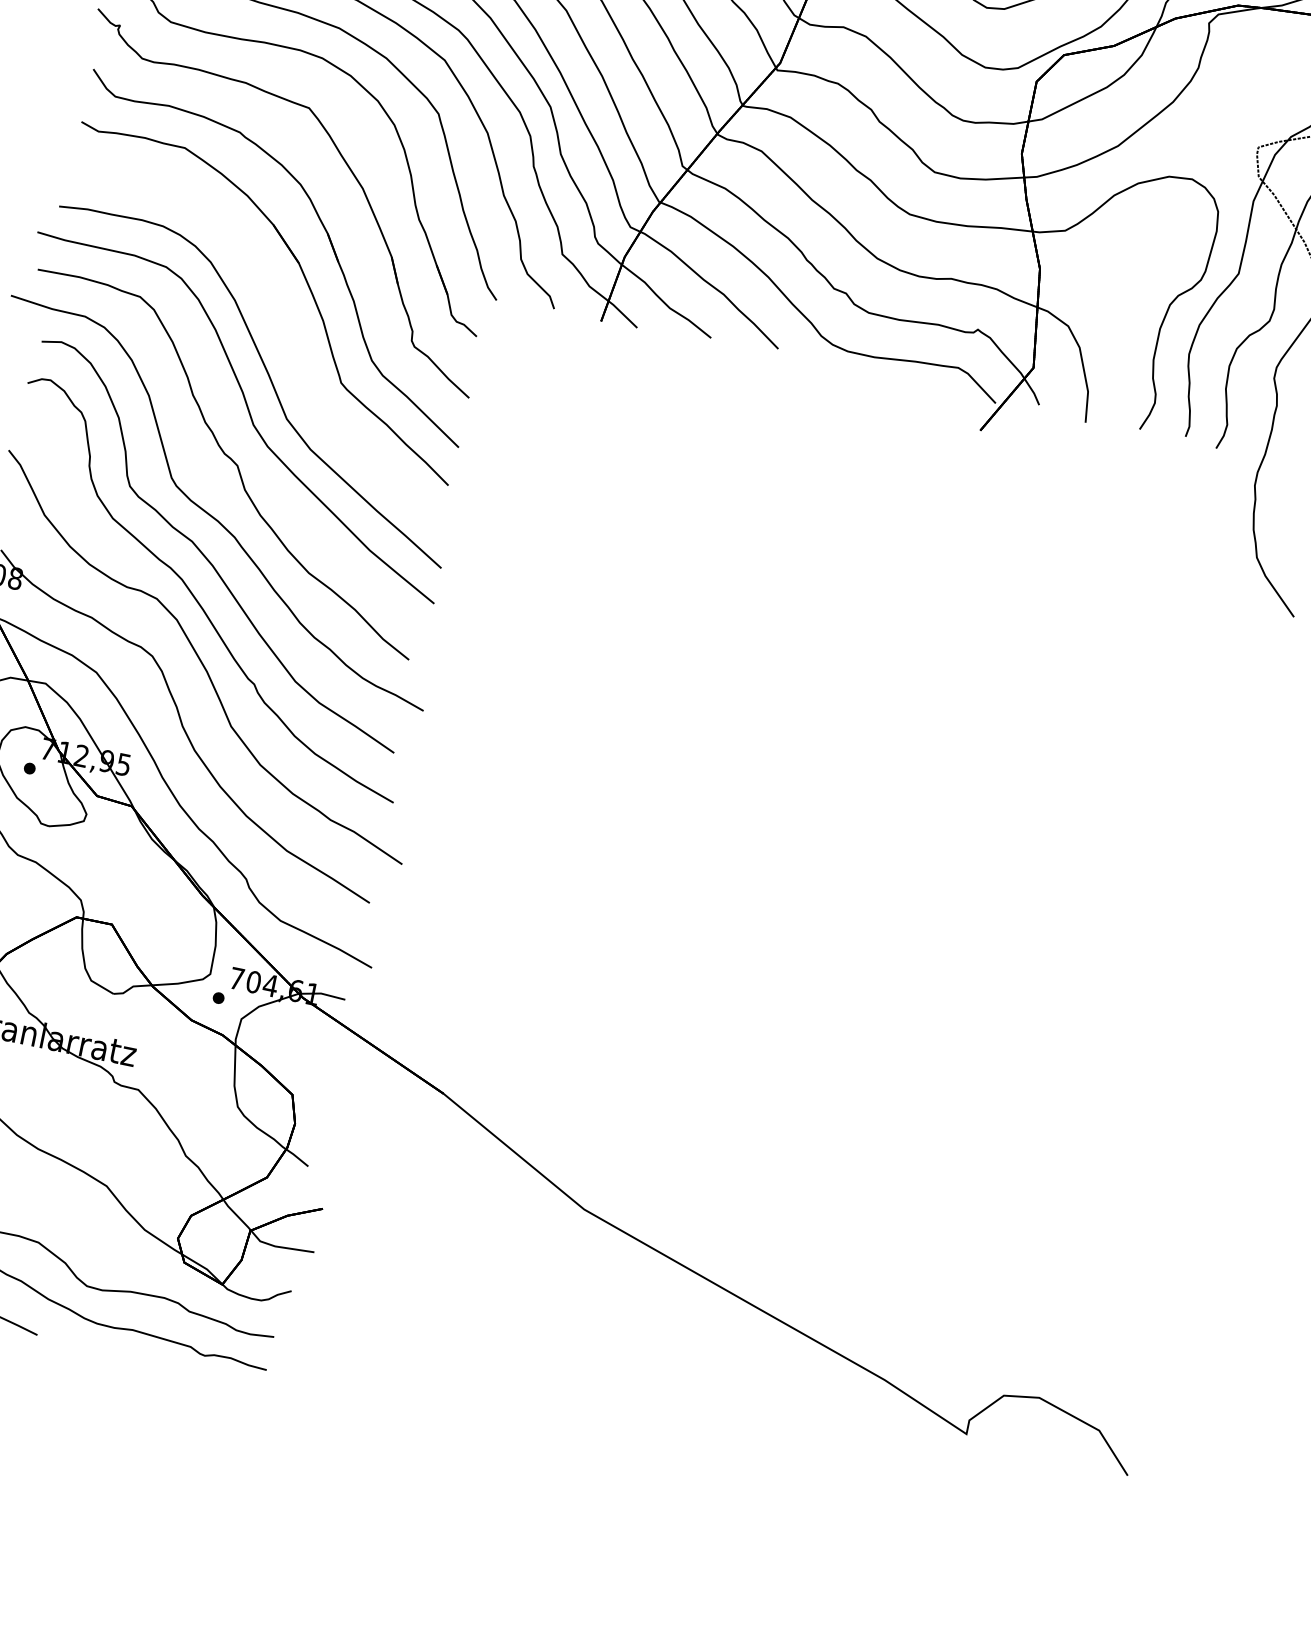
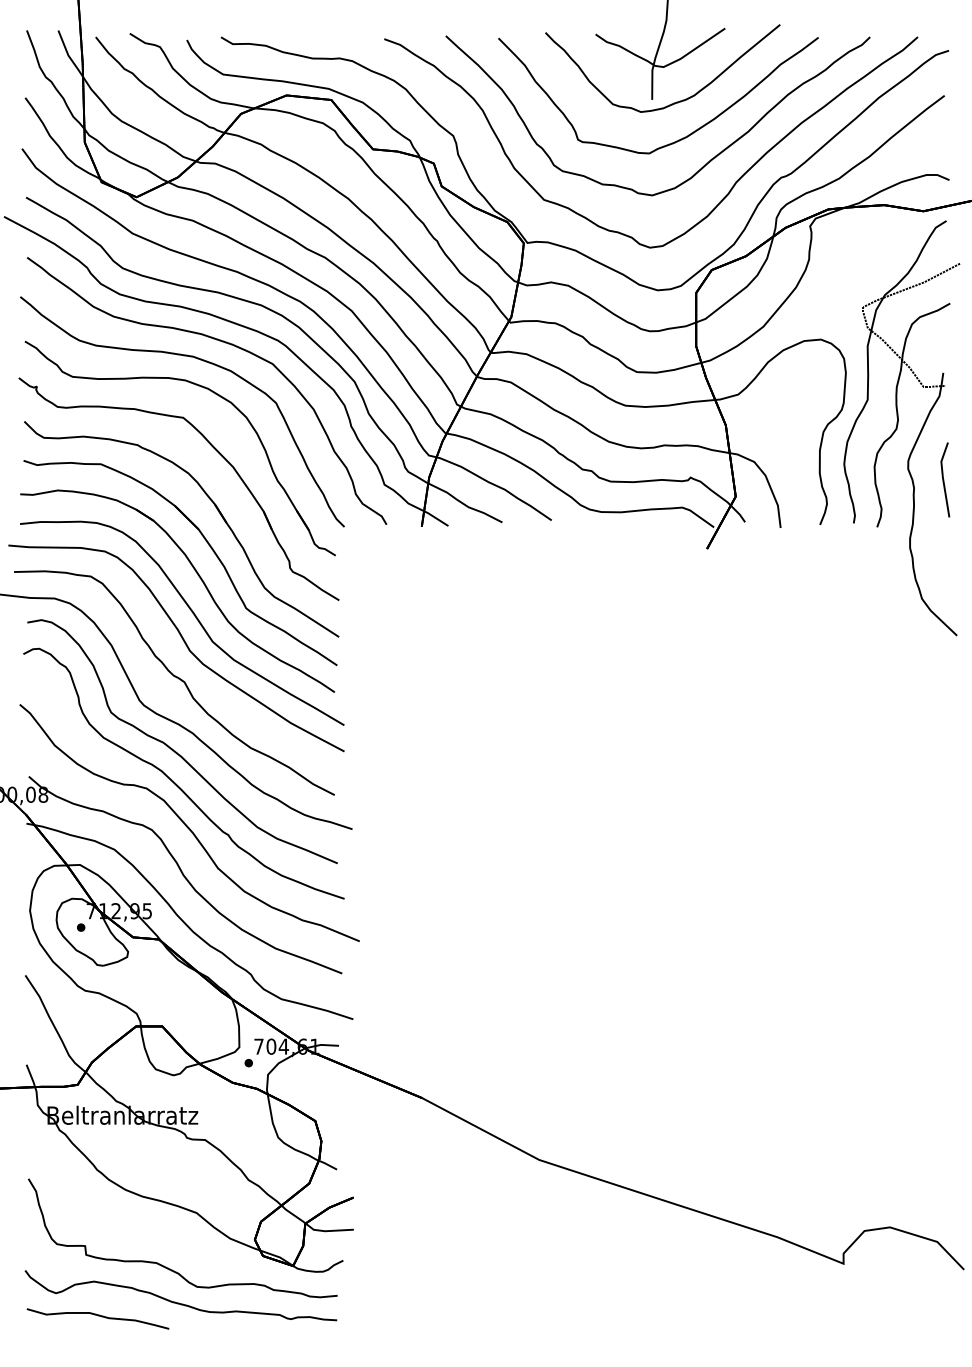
part: (284, 325) -> (197, 575), added

